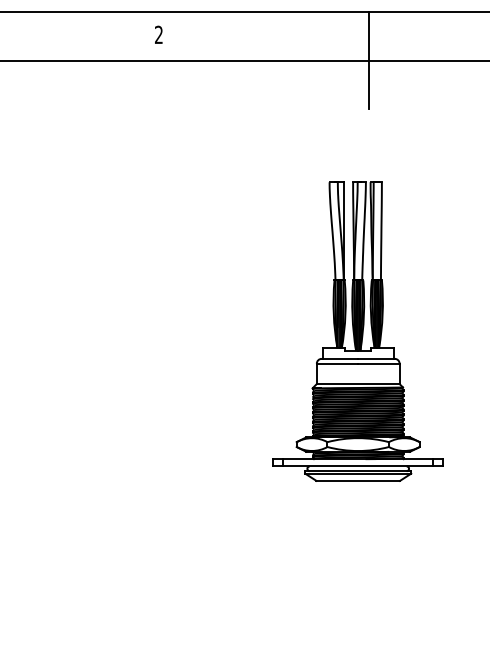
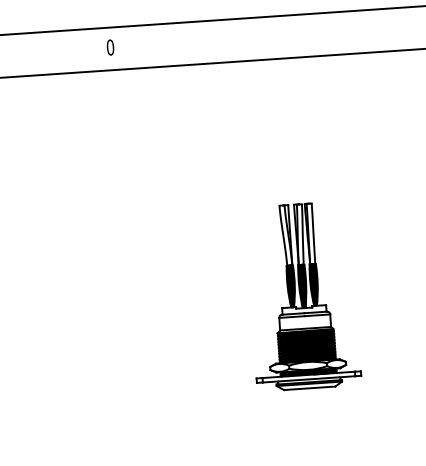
text: (158, 34) -> (110, 47), 2 -> 0
line: (368, 60) -> (296, 57), removed
part: (357, 331) -> (302, 296), size x0.7

